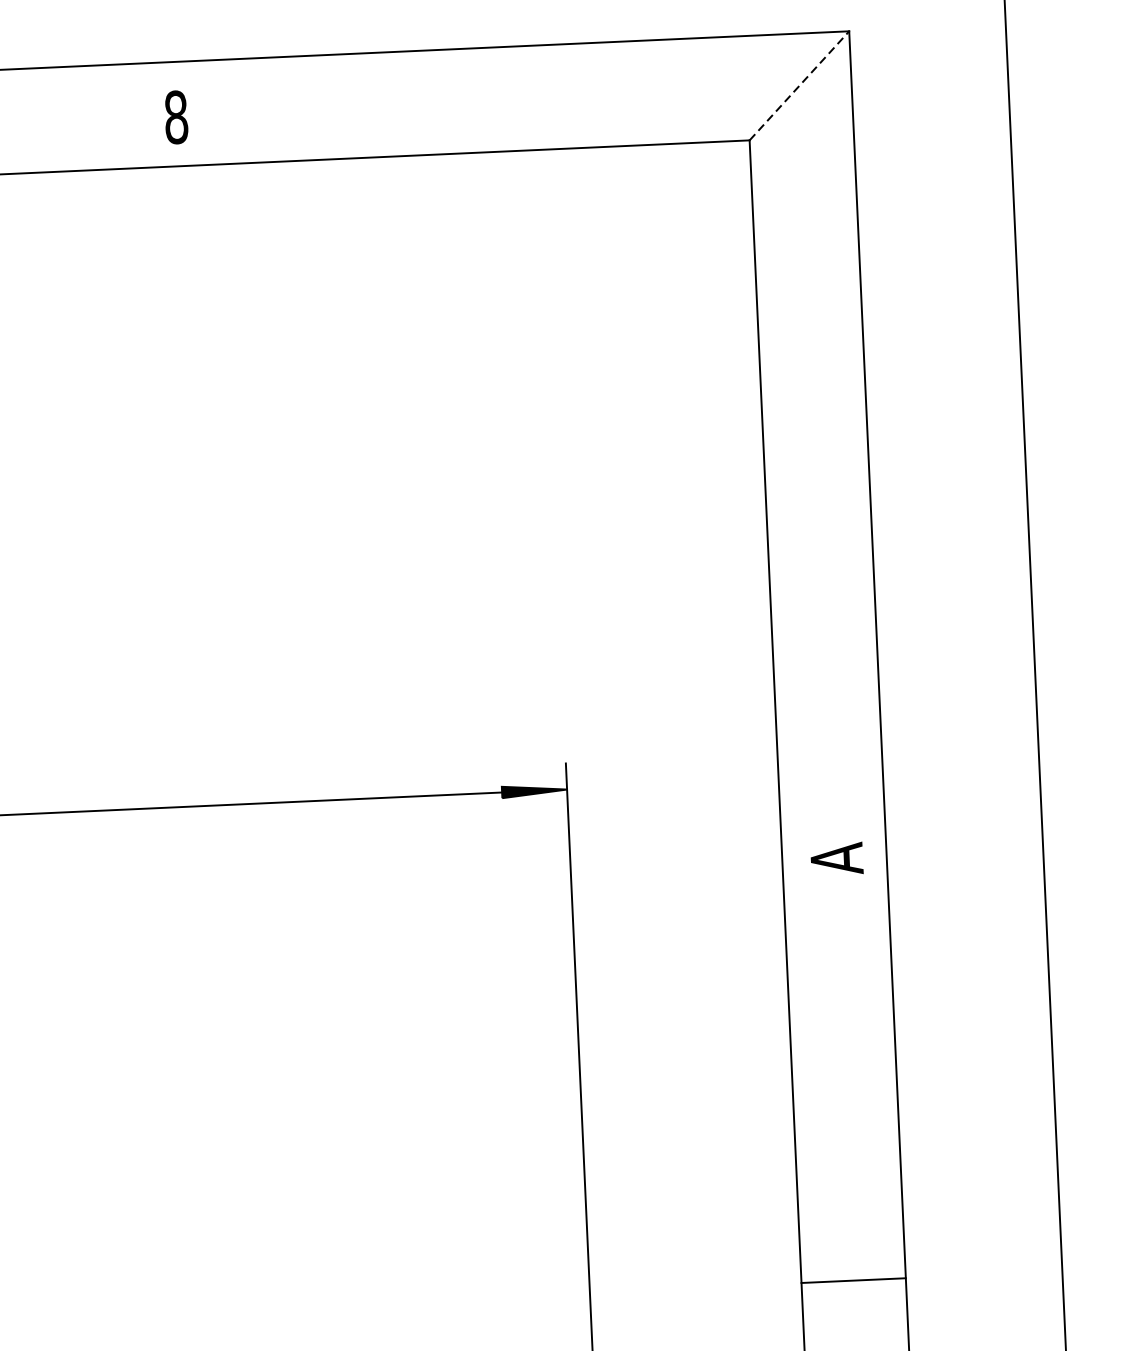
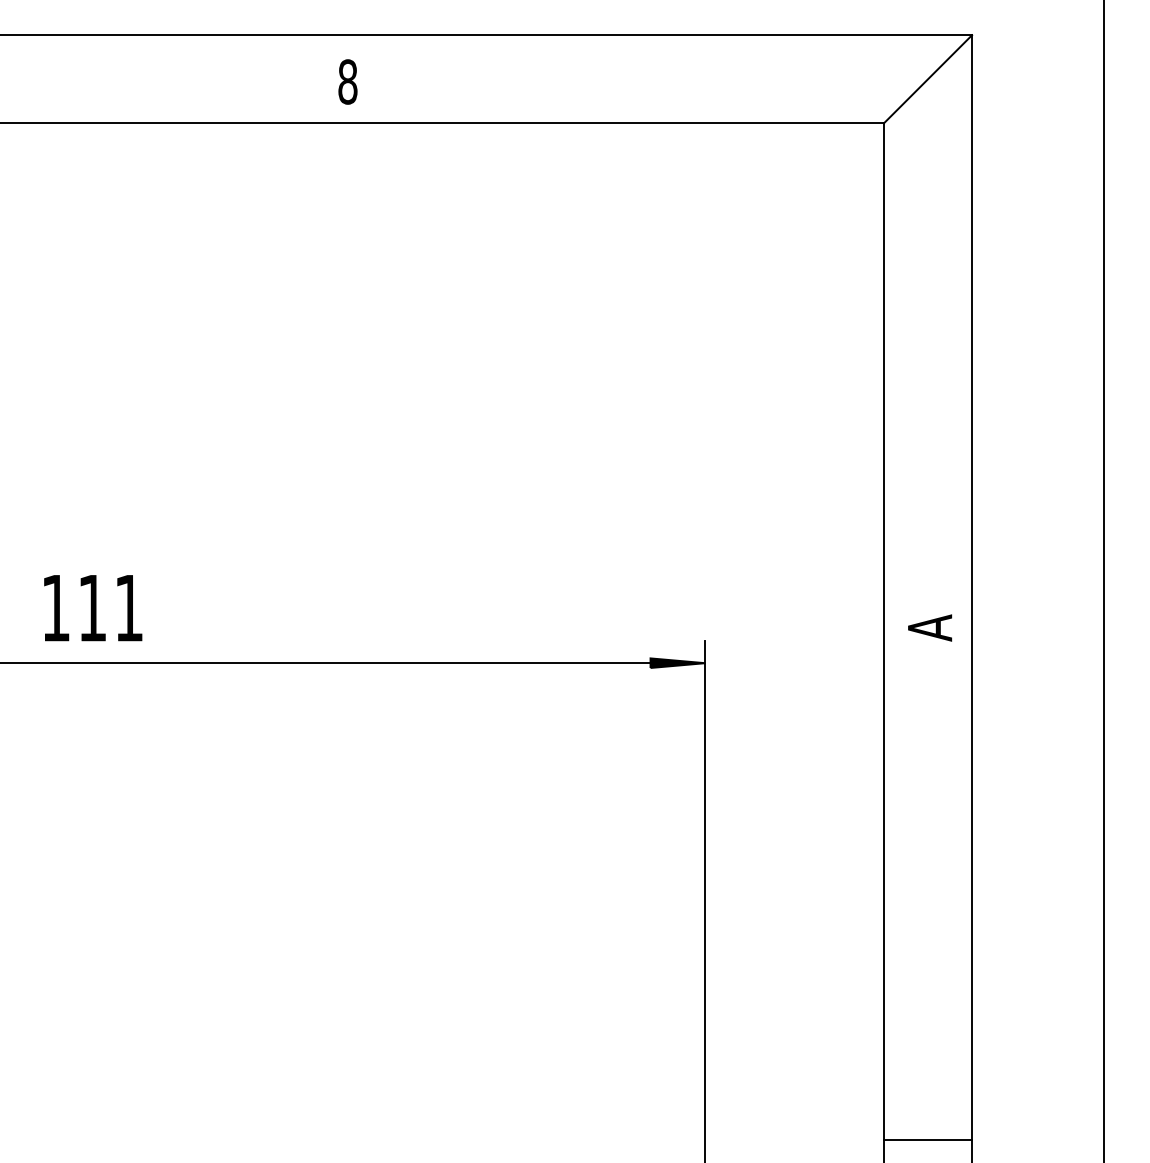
line: (799, 84) -> (928, 78), dashed -> solid
text: (175, 116) -> (347, 81), moved
text: (837, 858) -> (930, 627), moved
line: (854, 1280) -> (928, 1139), moved

